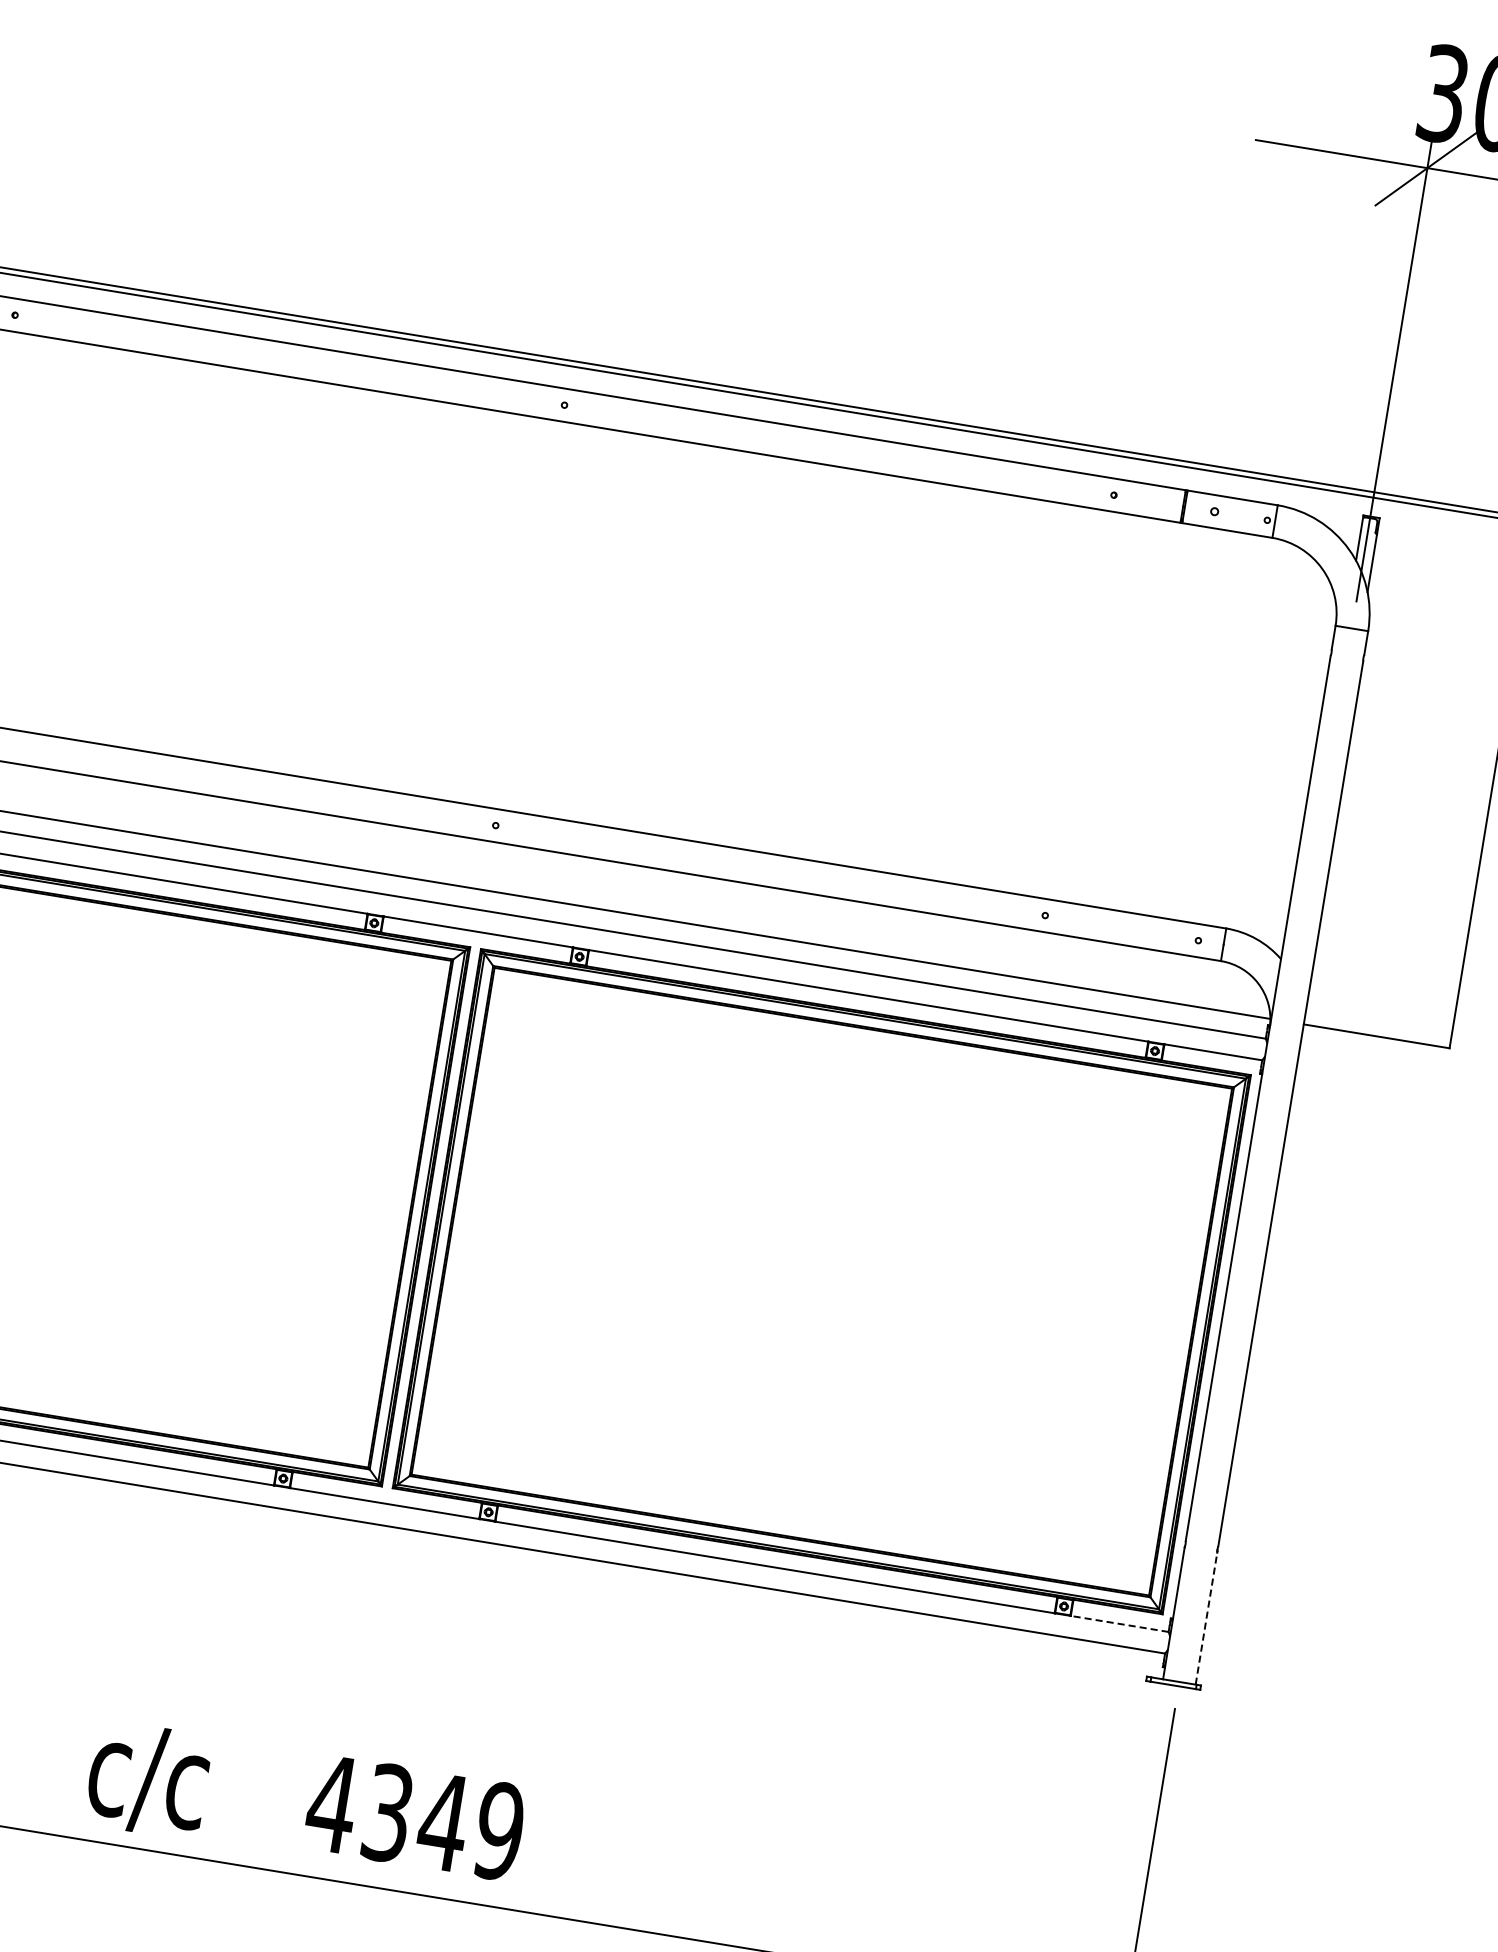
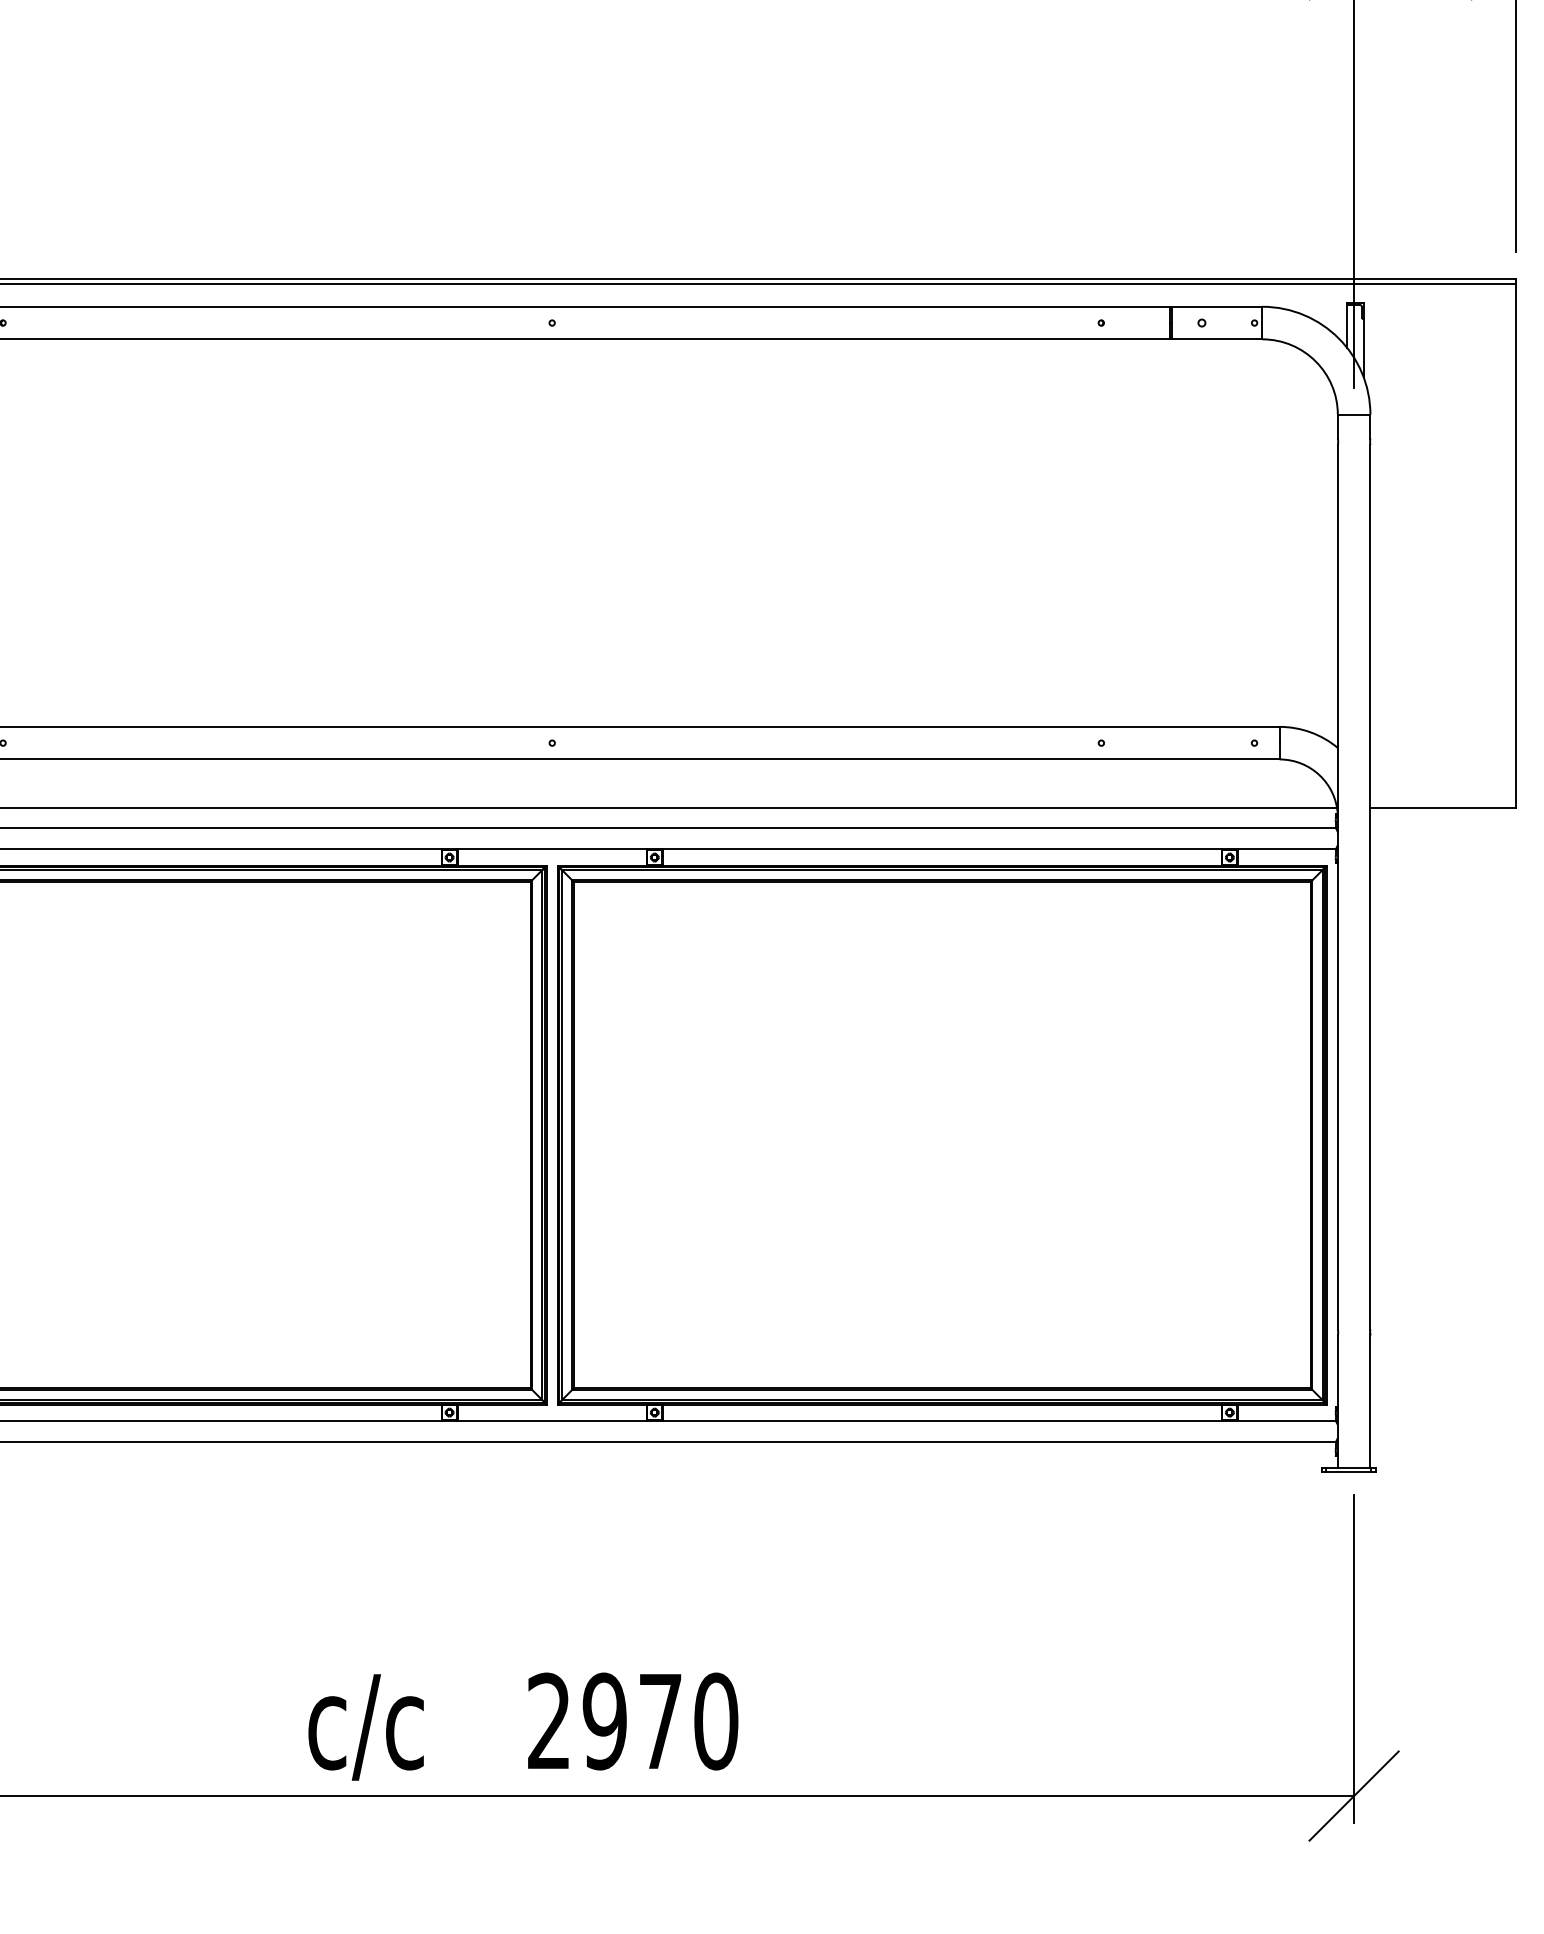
line: (1206, 1618) -> (1370, 1401), dashed -> solid
line: (1119, 1623) -> (1286, 1420), dashed -> solid
text: (415, 1817) -> (632, 1721), 4349 -> 2970

